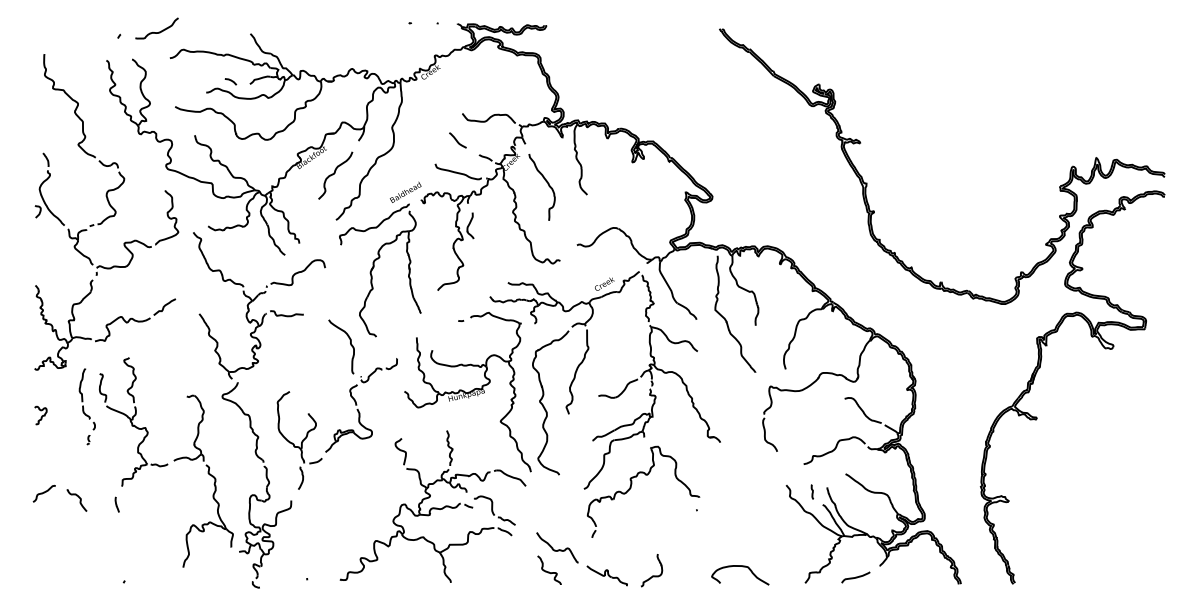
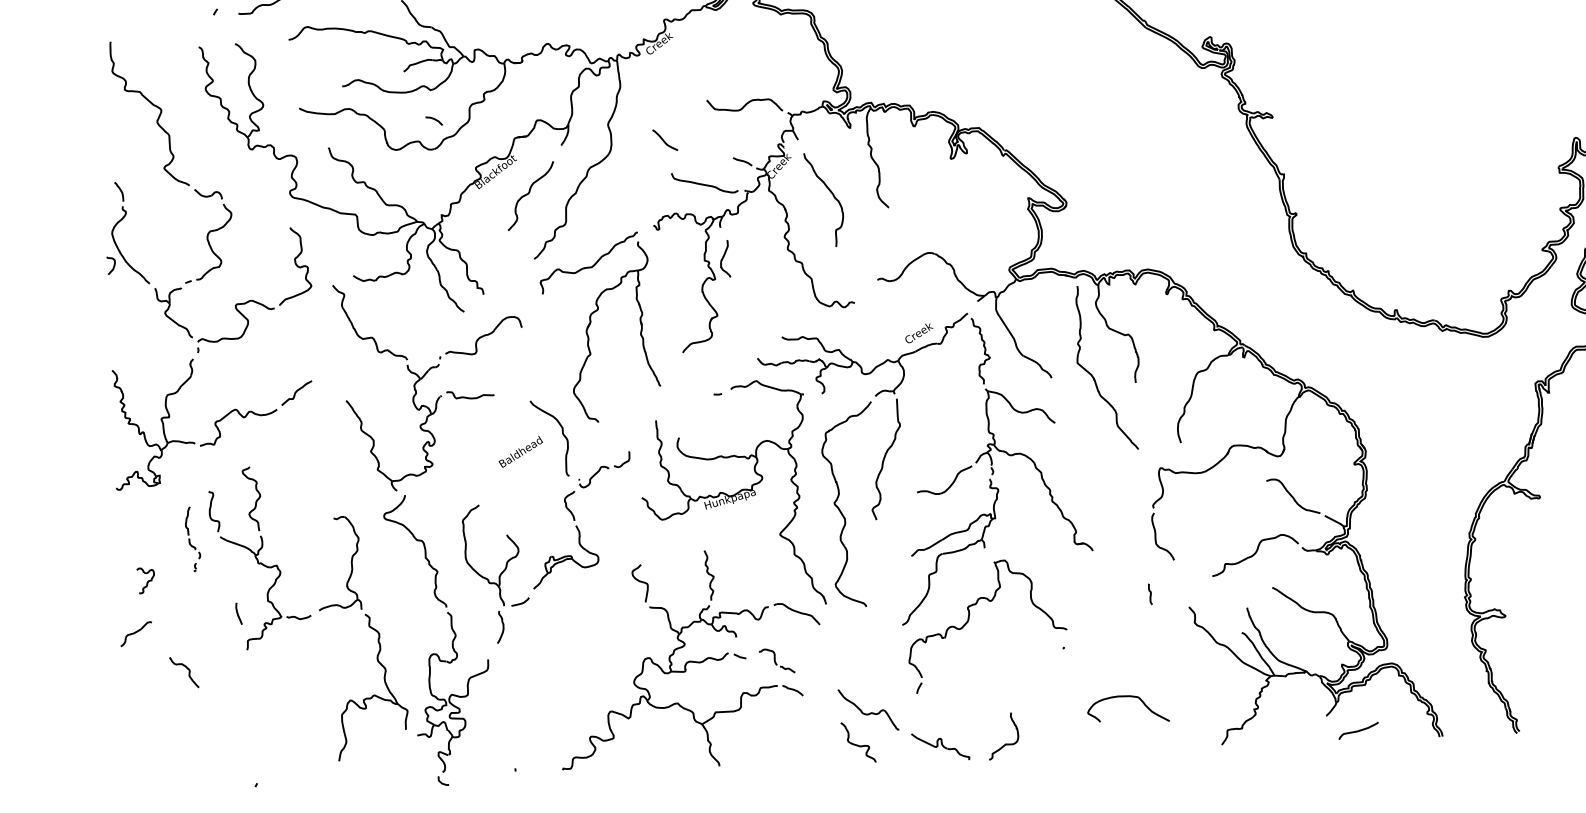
line: (230, 81) -> (433, 120), moved
curve: (457, 140) -> (664, 140), moved
text: (405, 191) -> (520, 450), moved
part: (86, 406) -> (191, 538), size x0.6
curve: (41, 415) -> (146, 580), moved
line: (811, 490) -> (1148, 592), moved
curve: (43, 493) -> (135, 633), moved
line: (116, 504) -> (237, 613), moved
part: (494, 510) -> (776, 661), size x0.6
curve: (742, 567) -> (1130, 698), moved
curve: (855, 577) -> (1358, 730), moved

